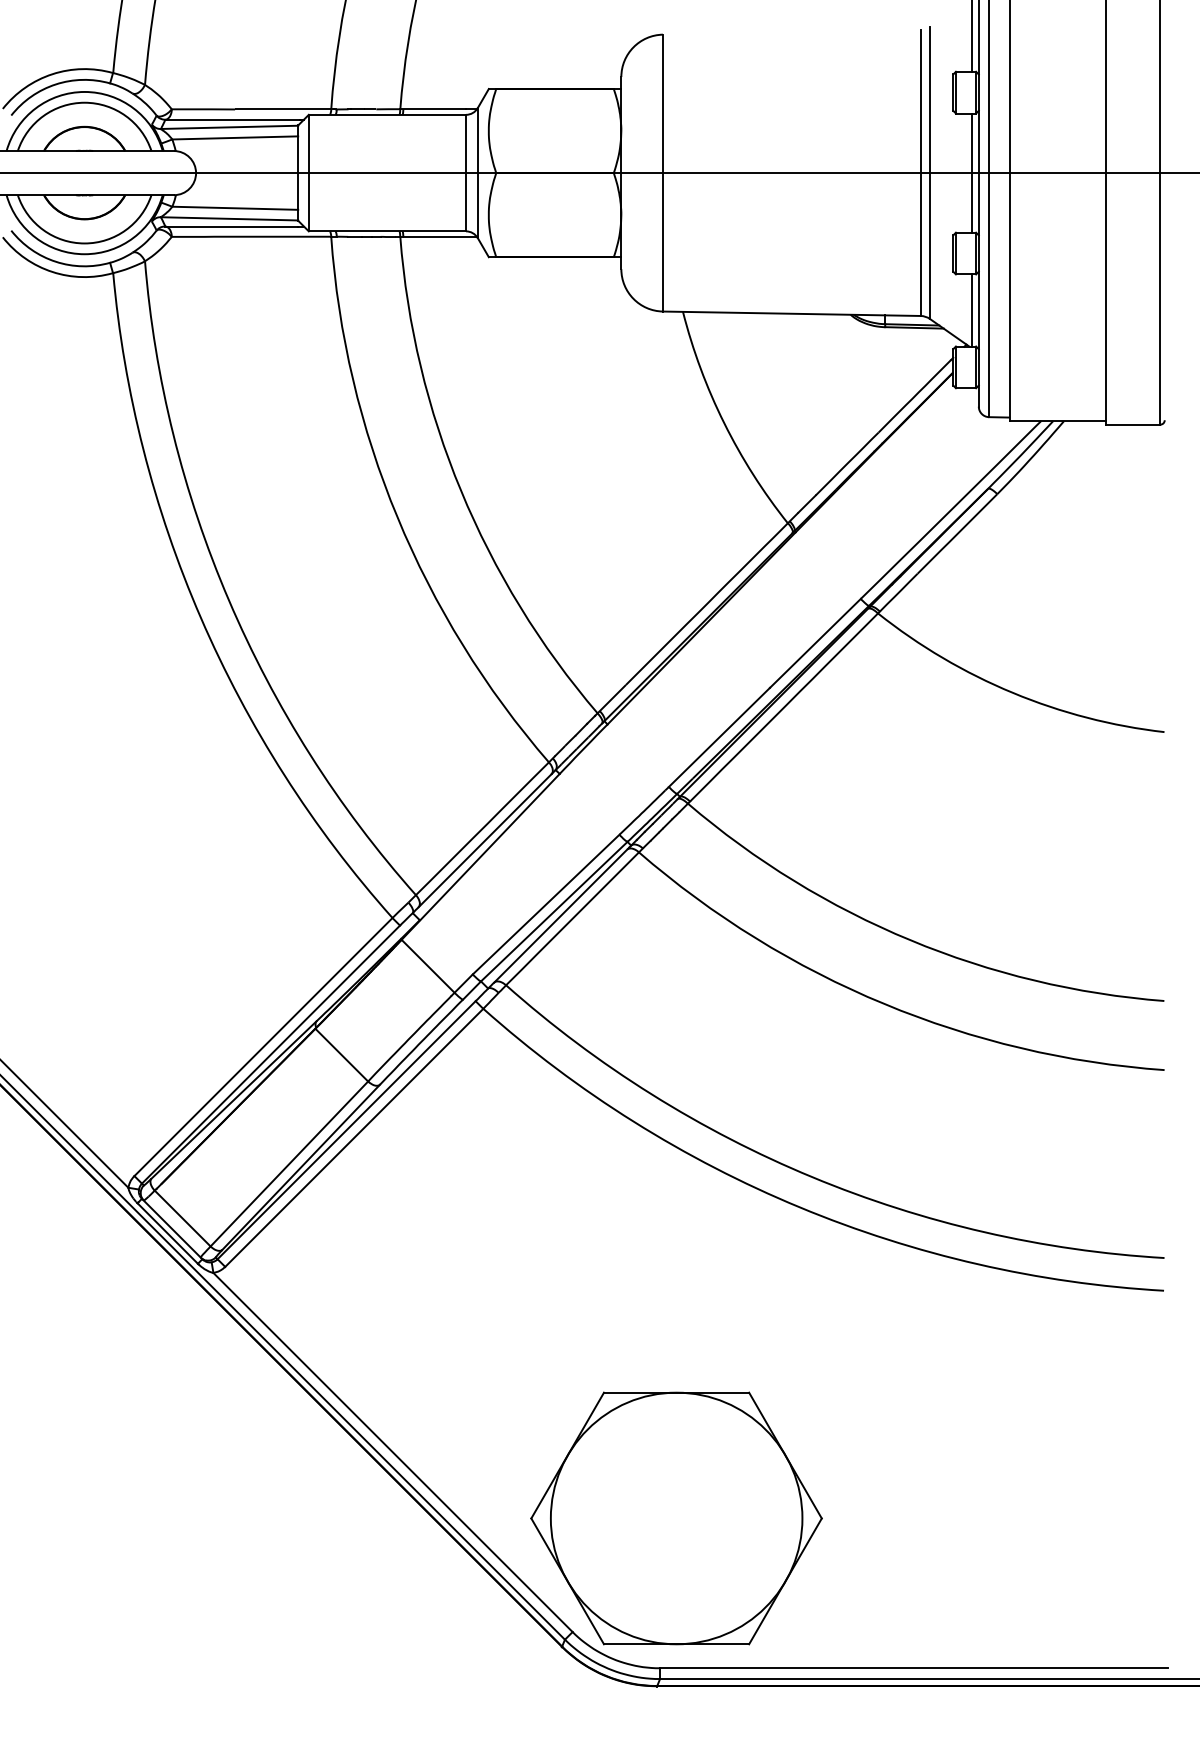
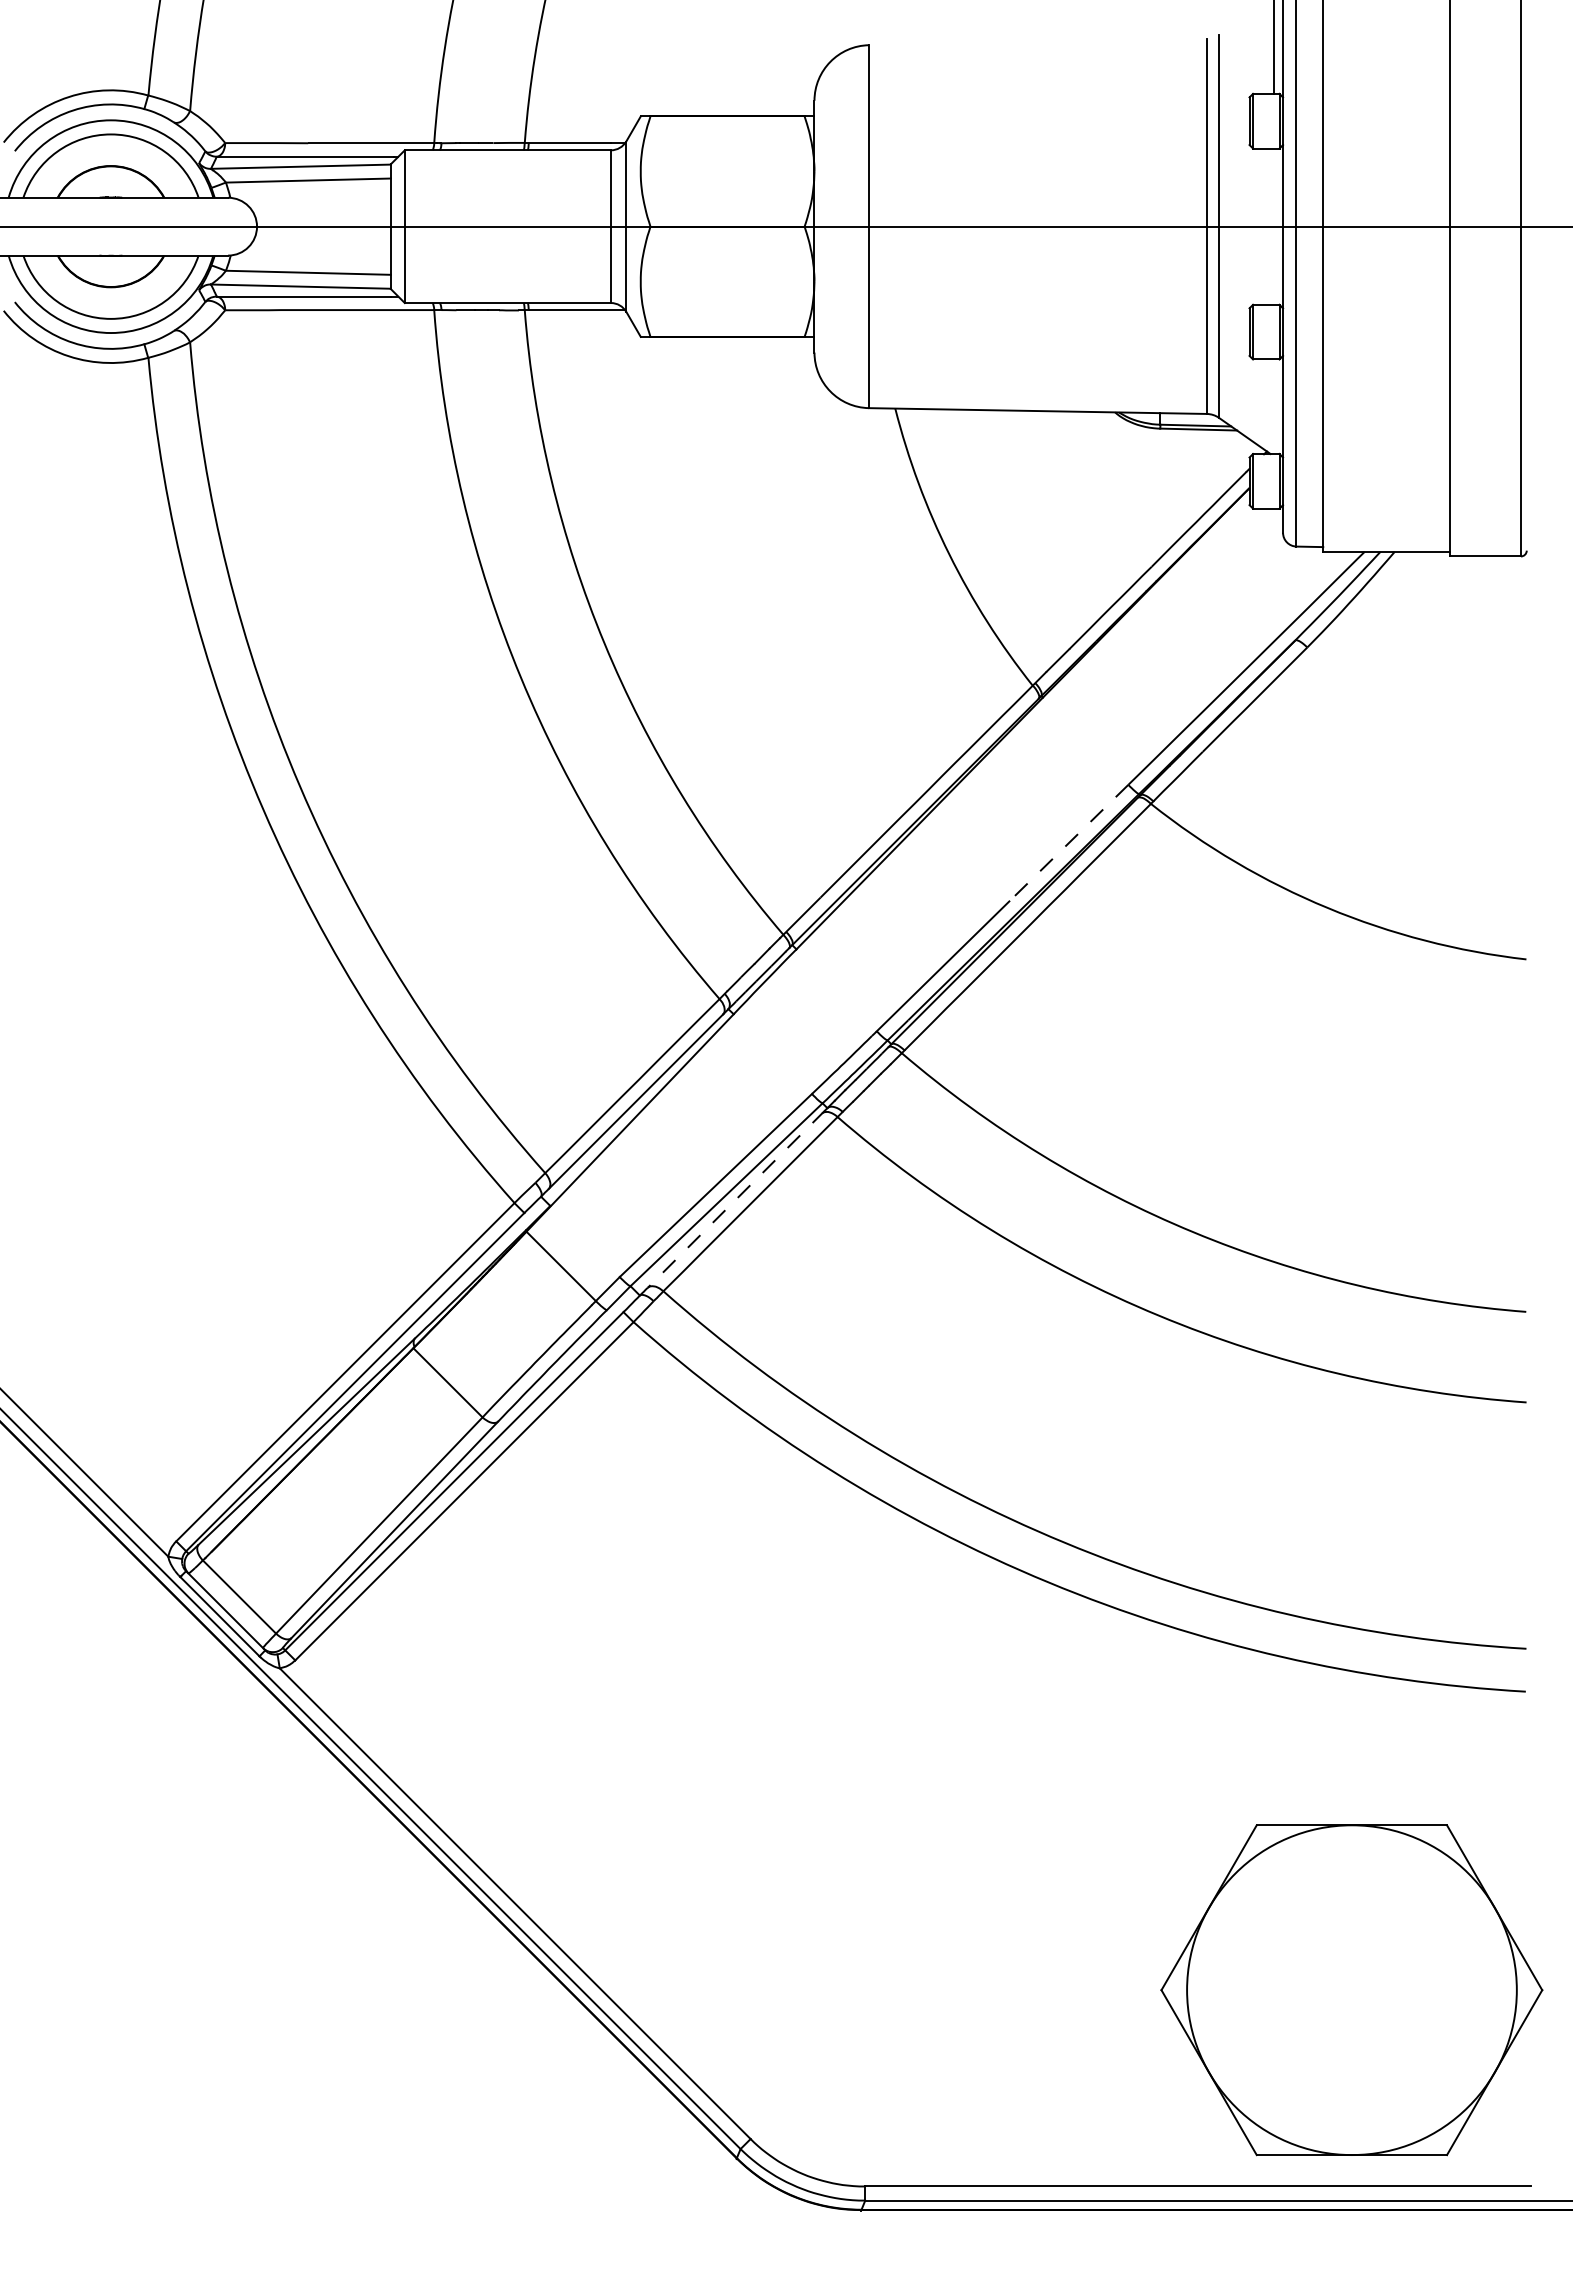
line: (971, 172) -> (1273, 226), removed
line: (971, 310) -> (1273, 406), removed
line: (815, 643) -> (1068, 843), solid -> dashed
line: (561, 915) -> (736, 1199), solid -> dashed
part: (676, 1518) -> (1351, 1990), moved

